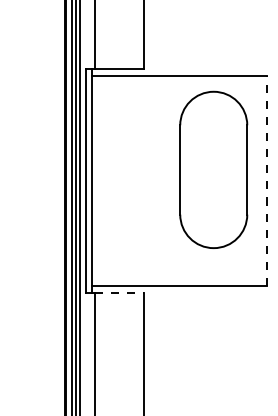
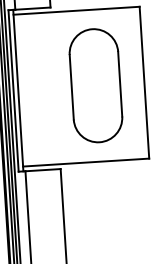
part: (213, 169) -> (95, 85), moved
line: (266, 180) -> (144, 82), dashed -> solid
line: (120, 292) -> (43, 170), dashed -> solid

